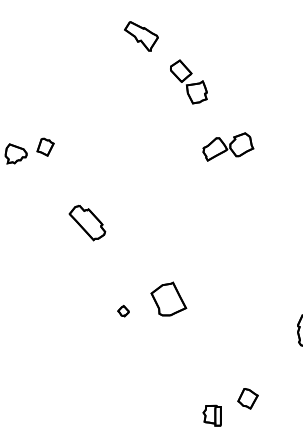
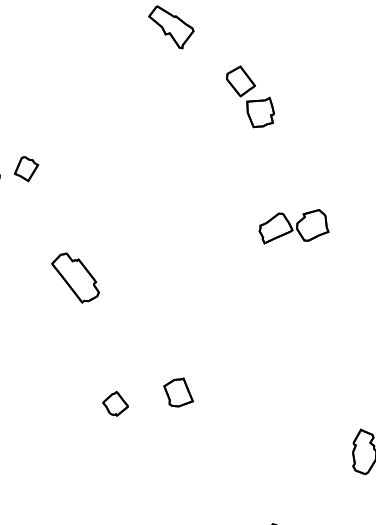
part: (188, 81) -> (249, 96), moved
part: (228, 146) -> (294, 226), moved
part: (168, 299) -> (178, 392), size x0.62
part: (123, 310) -> (115, 402), size x1.67

